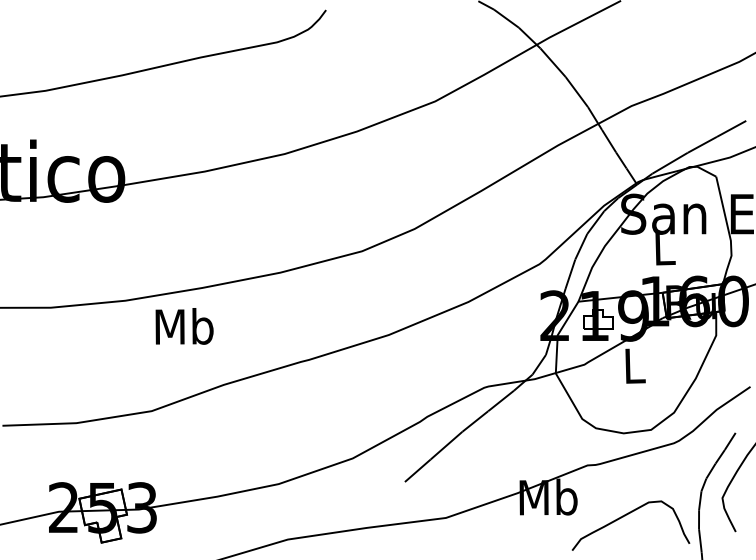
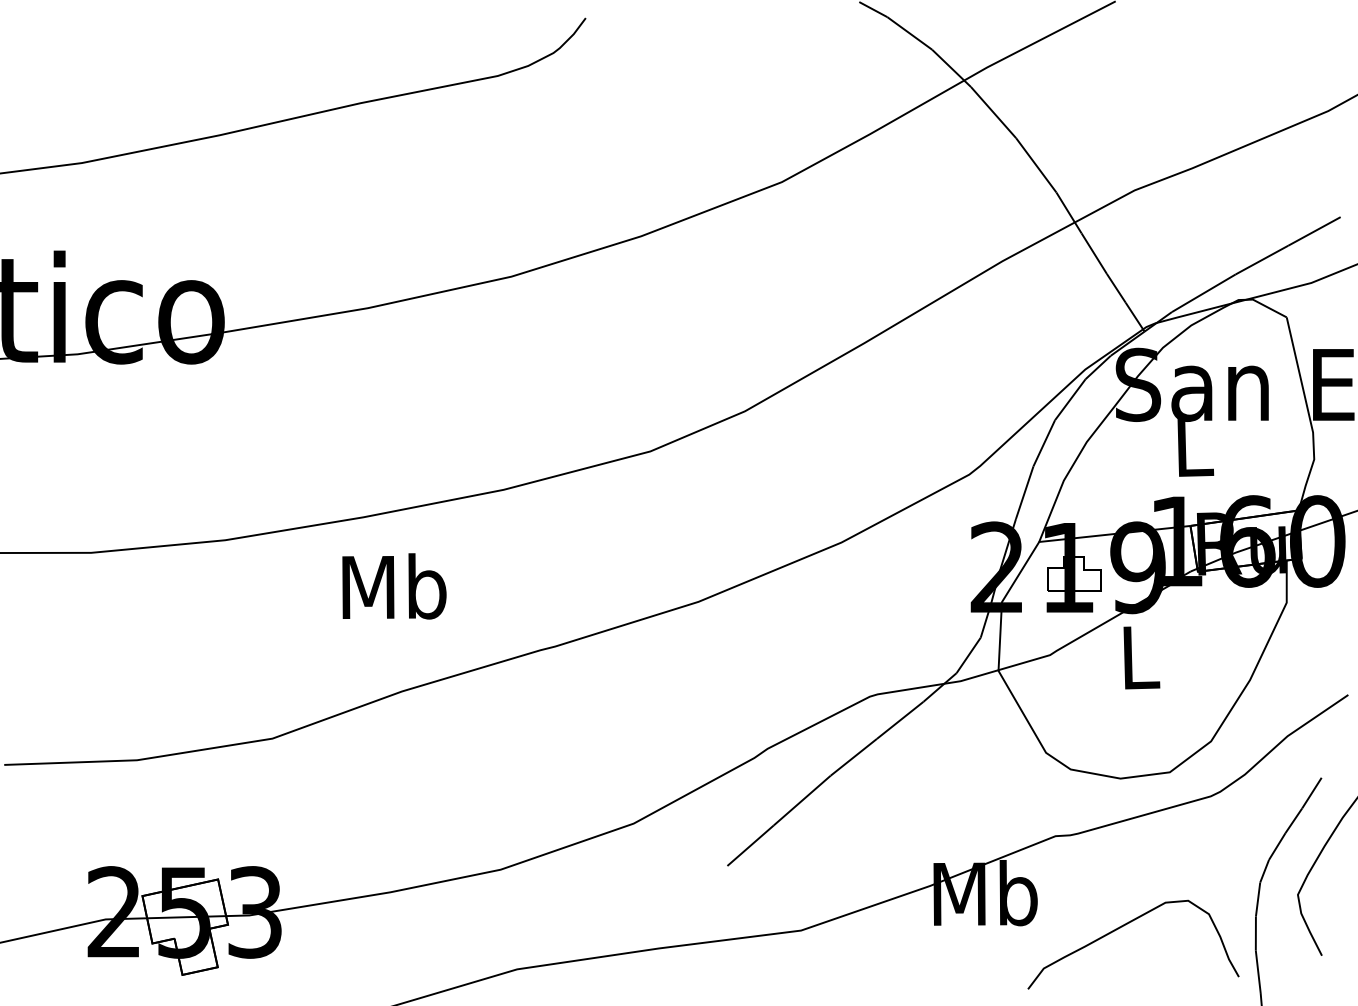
text: (184, 326) -> (394, 586), moved

